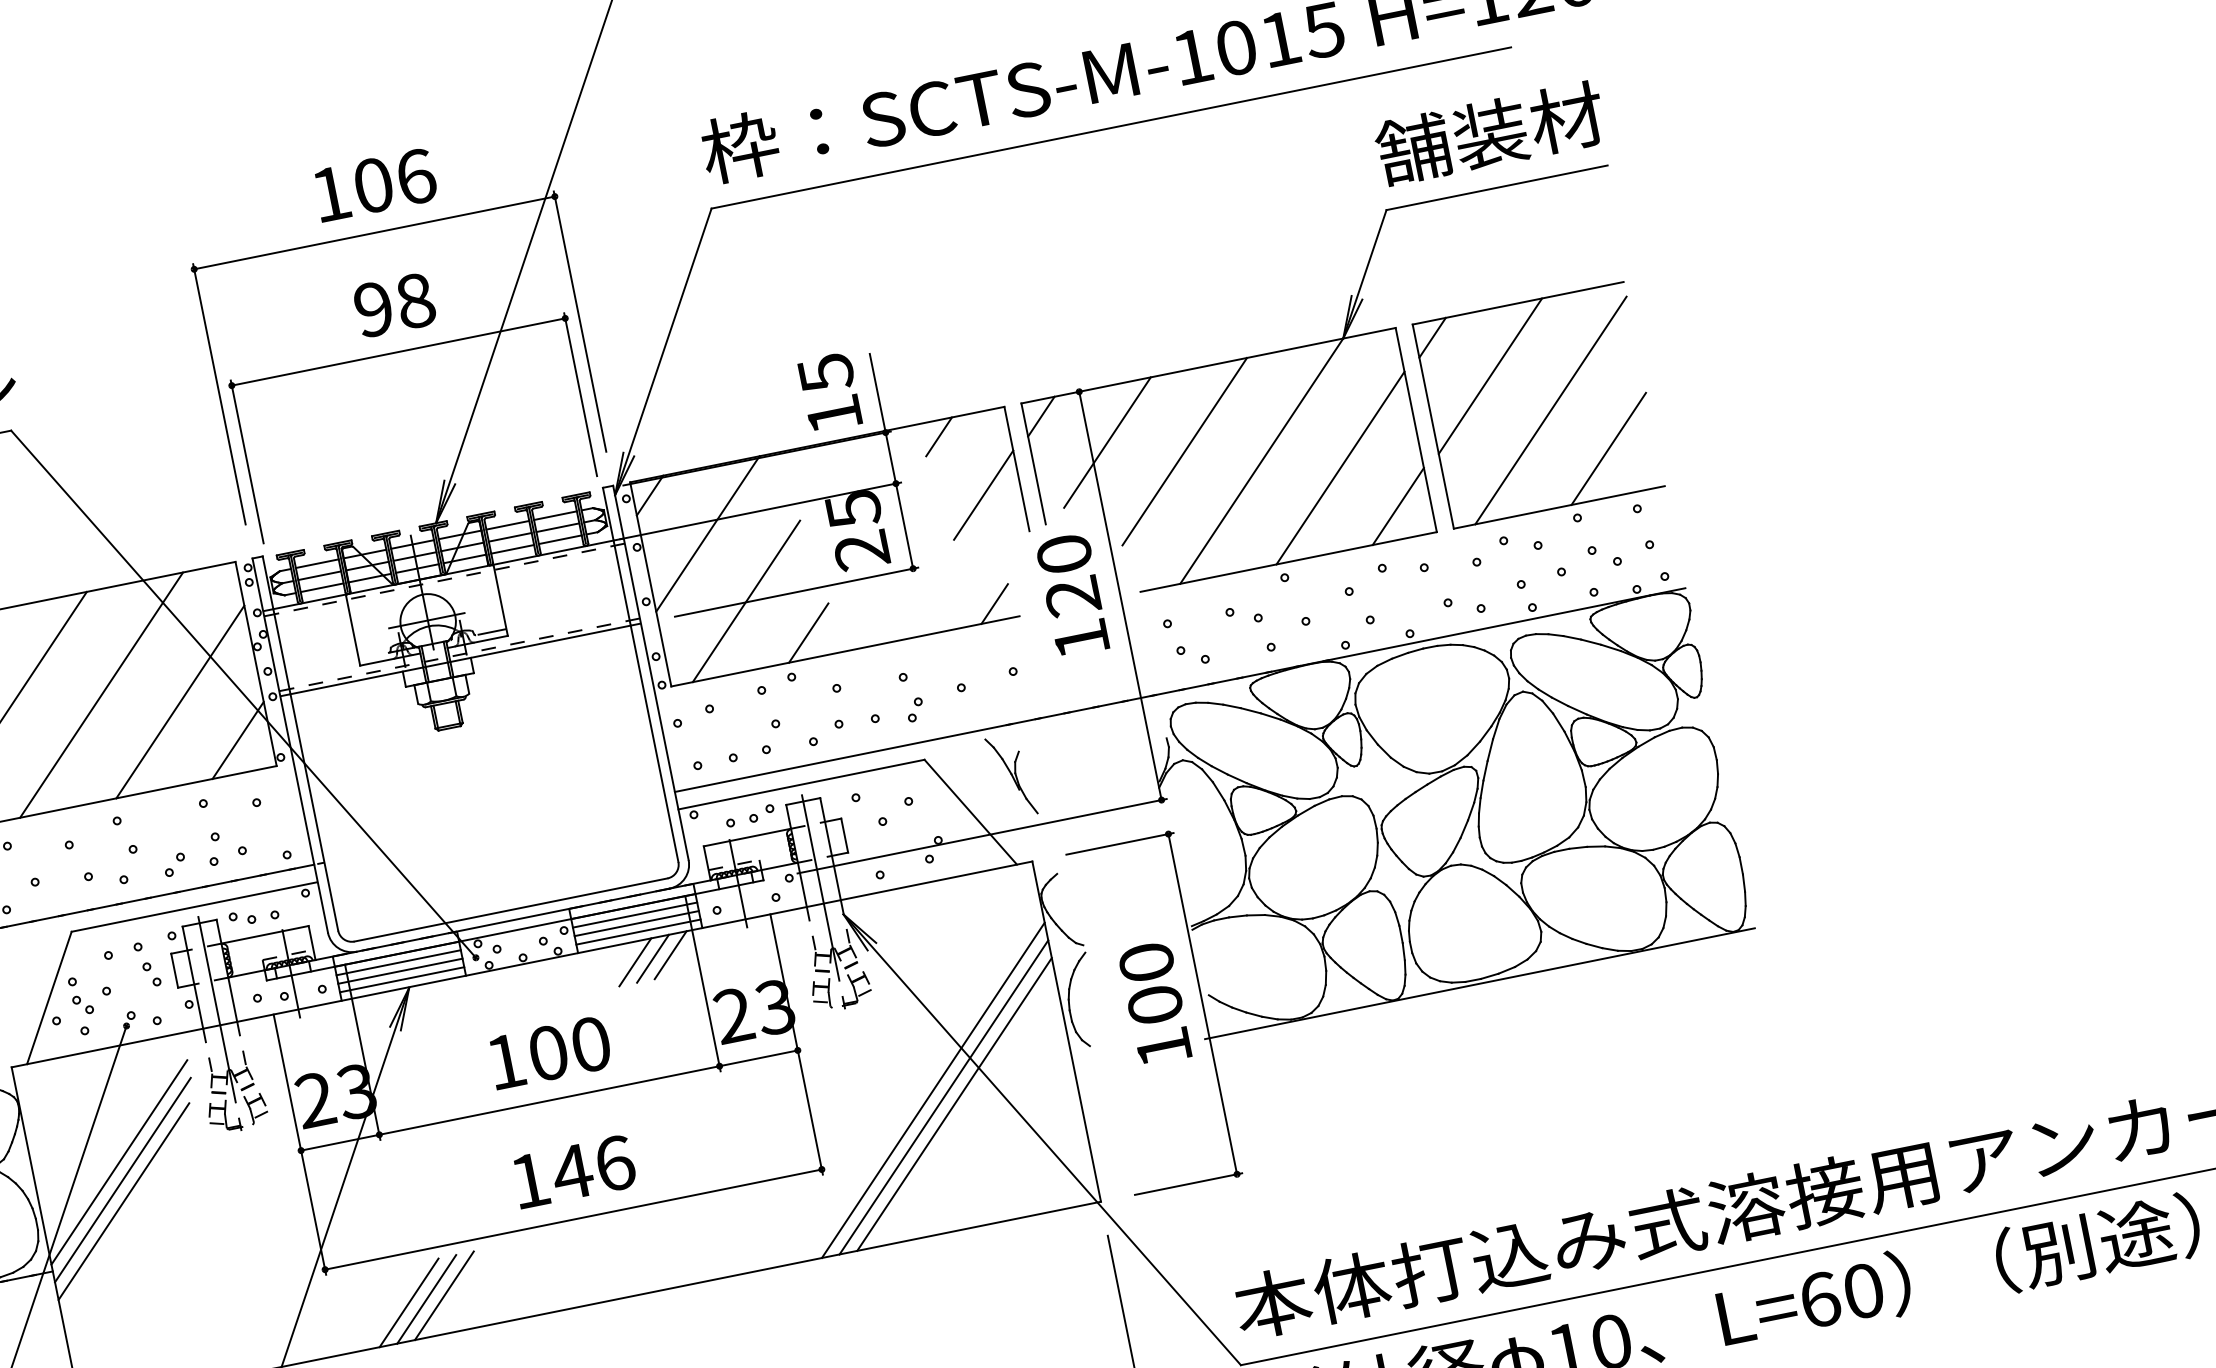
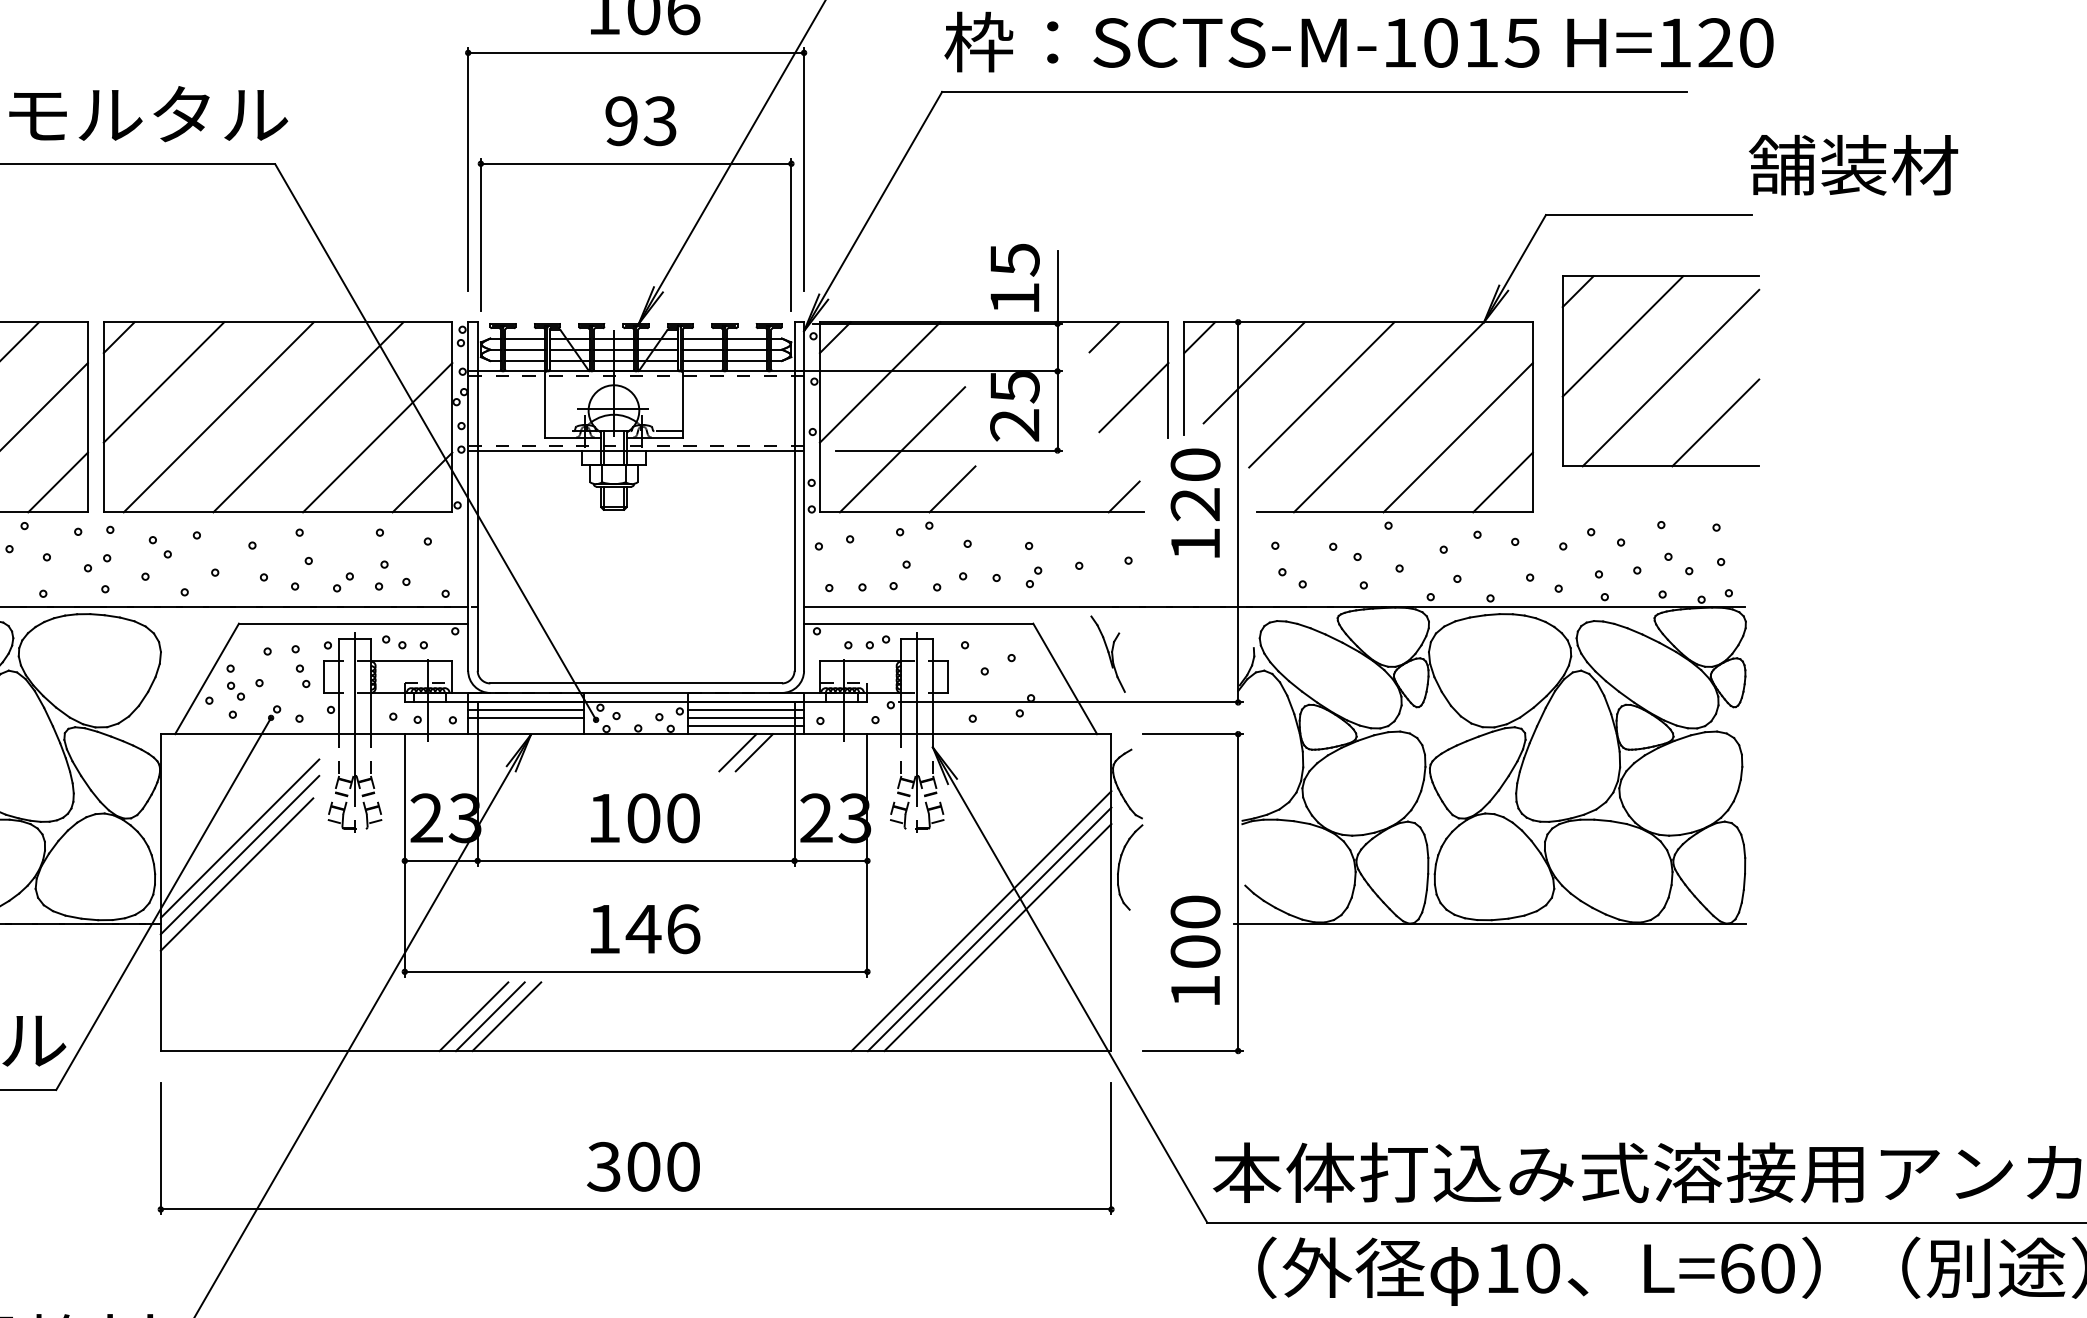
text: (1489, 132) -> (1853, 164), moved
text: (414, 301) -> (659, 121), 98 -> 93
part: (1548, 412) -> (1668, 379), moved
line: (670, 955) -> (770, 752), removed
line: (401, 980) -> (525, 726), removed
text: (1154, 1002) -> (1195, 949), moved

